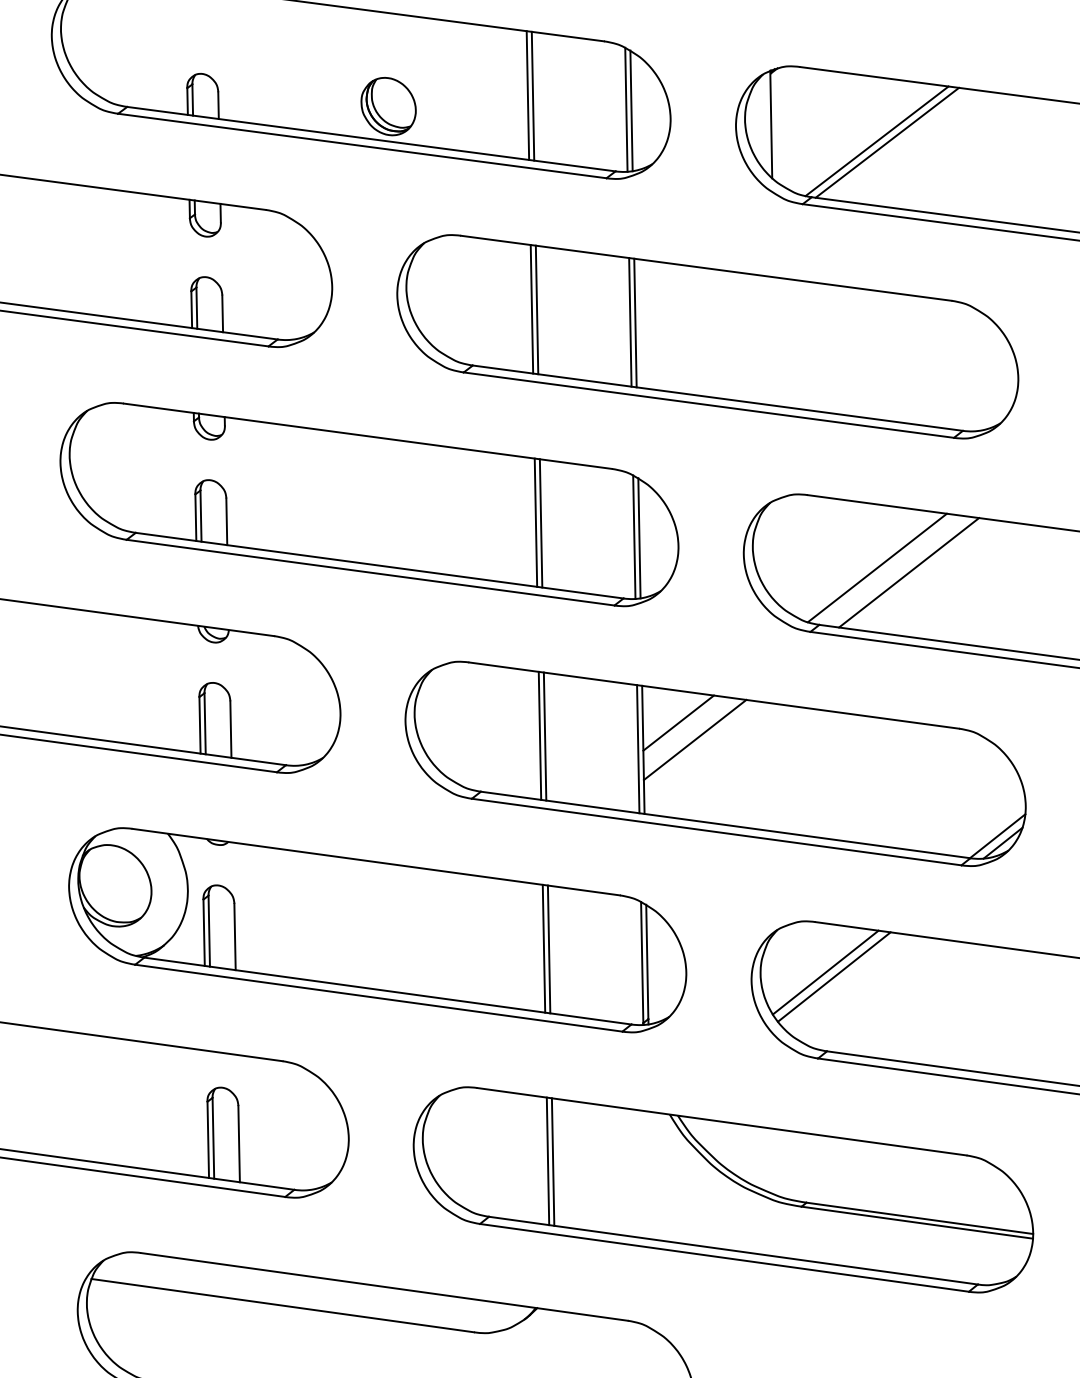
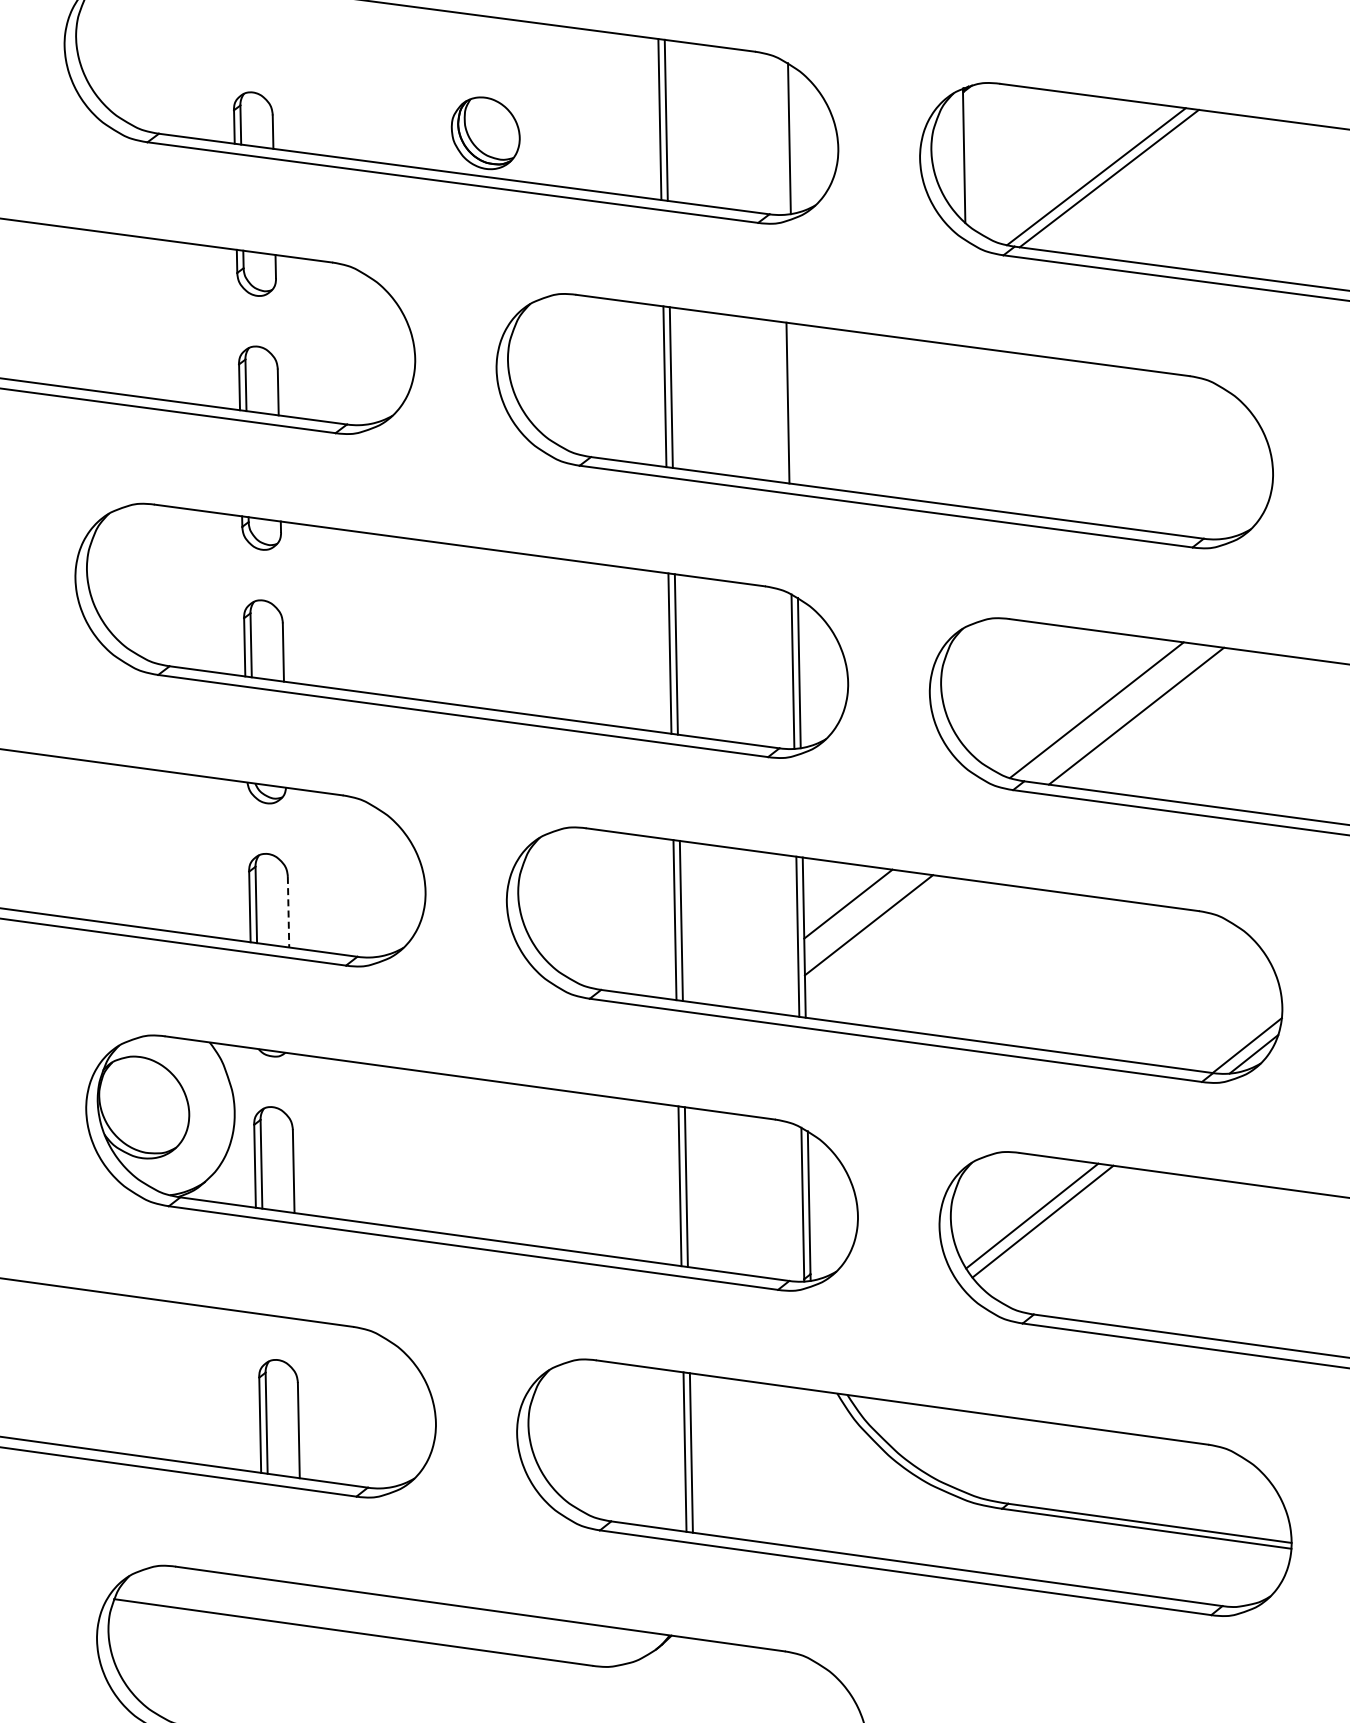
line: (625, 109) -> (782, 136), removed
line: (634, 322) -> (793, 403), removed
line: (230, 729) -> (288, 912), solid -> dashed

